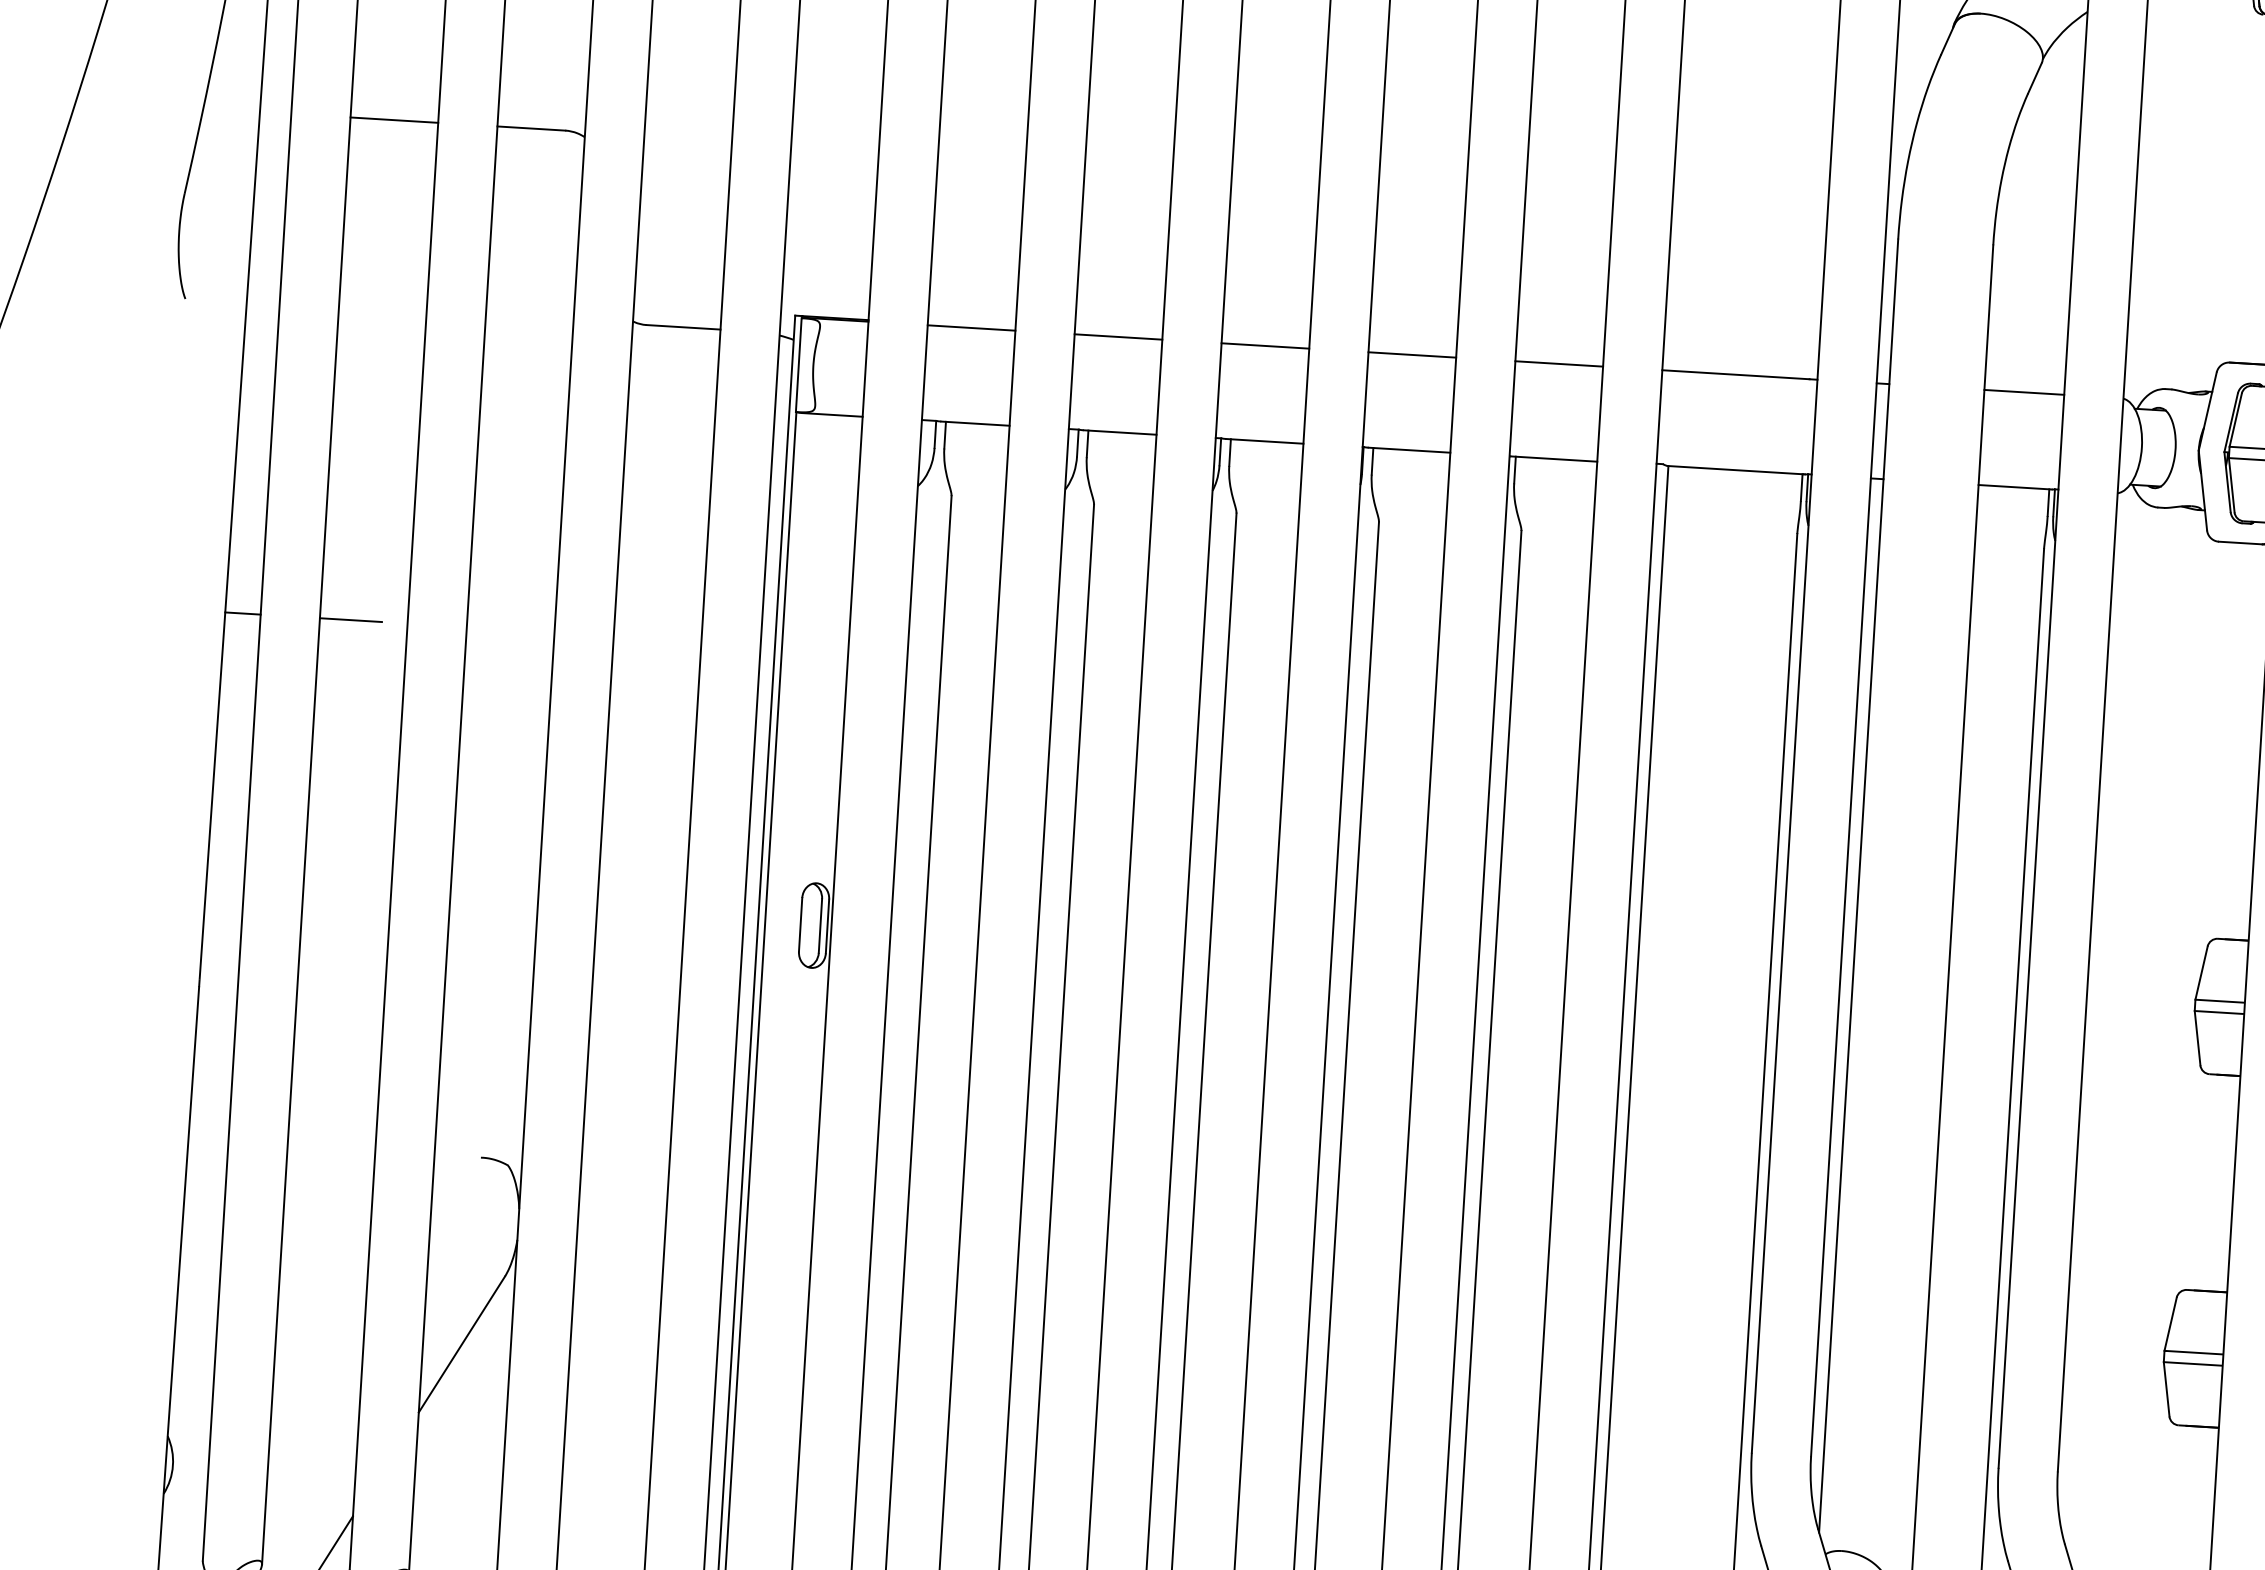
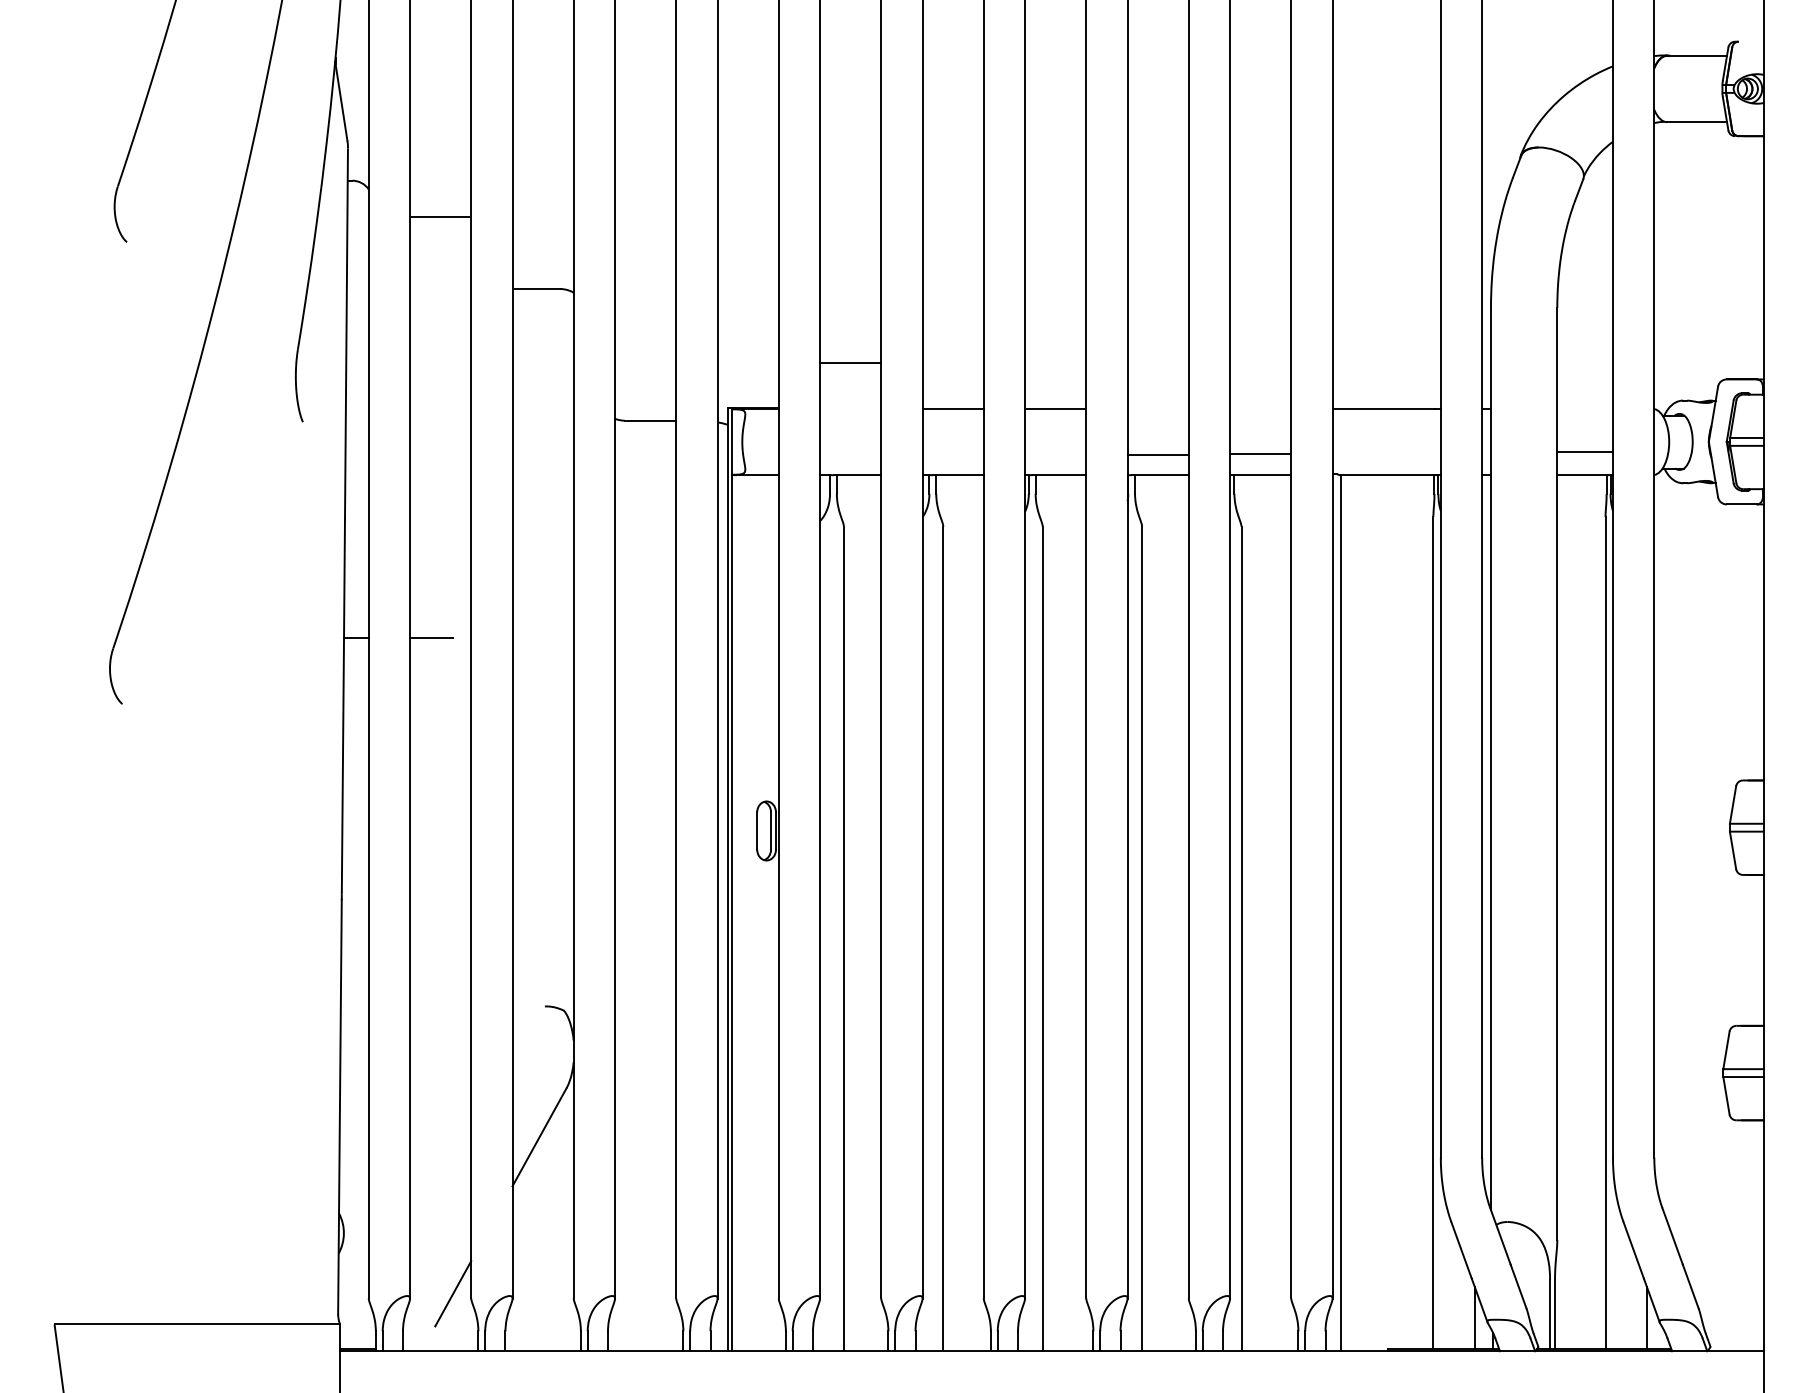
line: (394, 119) -> (440, 216), moved
line: (971, 327) -> (850, 362), moved
line: (1411, 354) -> (1157, 454), moved
line: (1559, 363) -> (1260, 453), moved
line: (2023, 391) -> (1584, 451), moved

